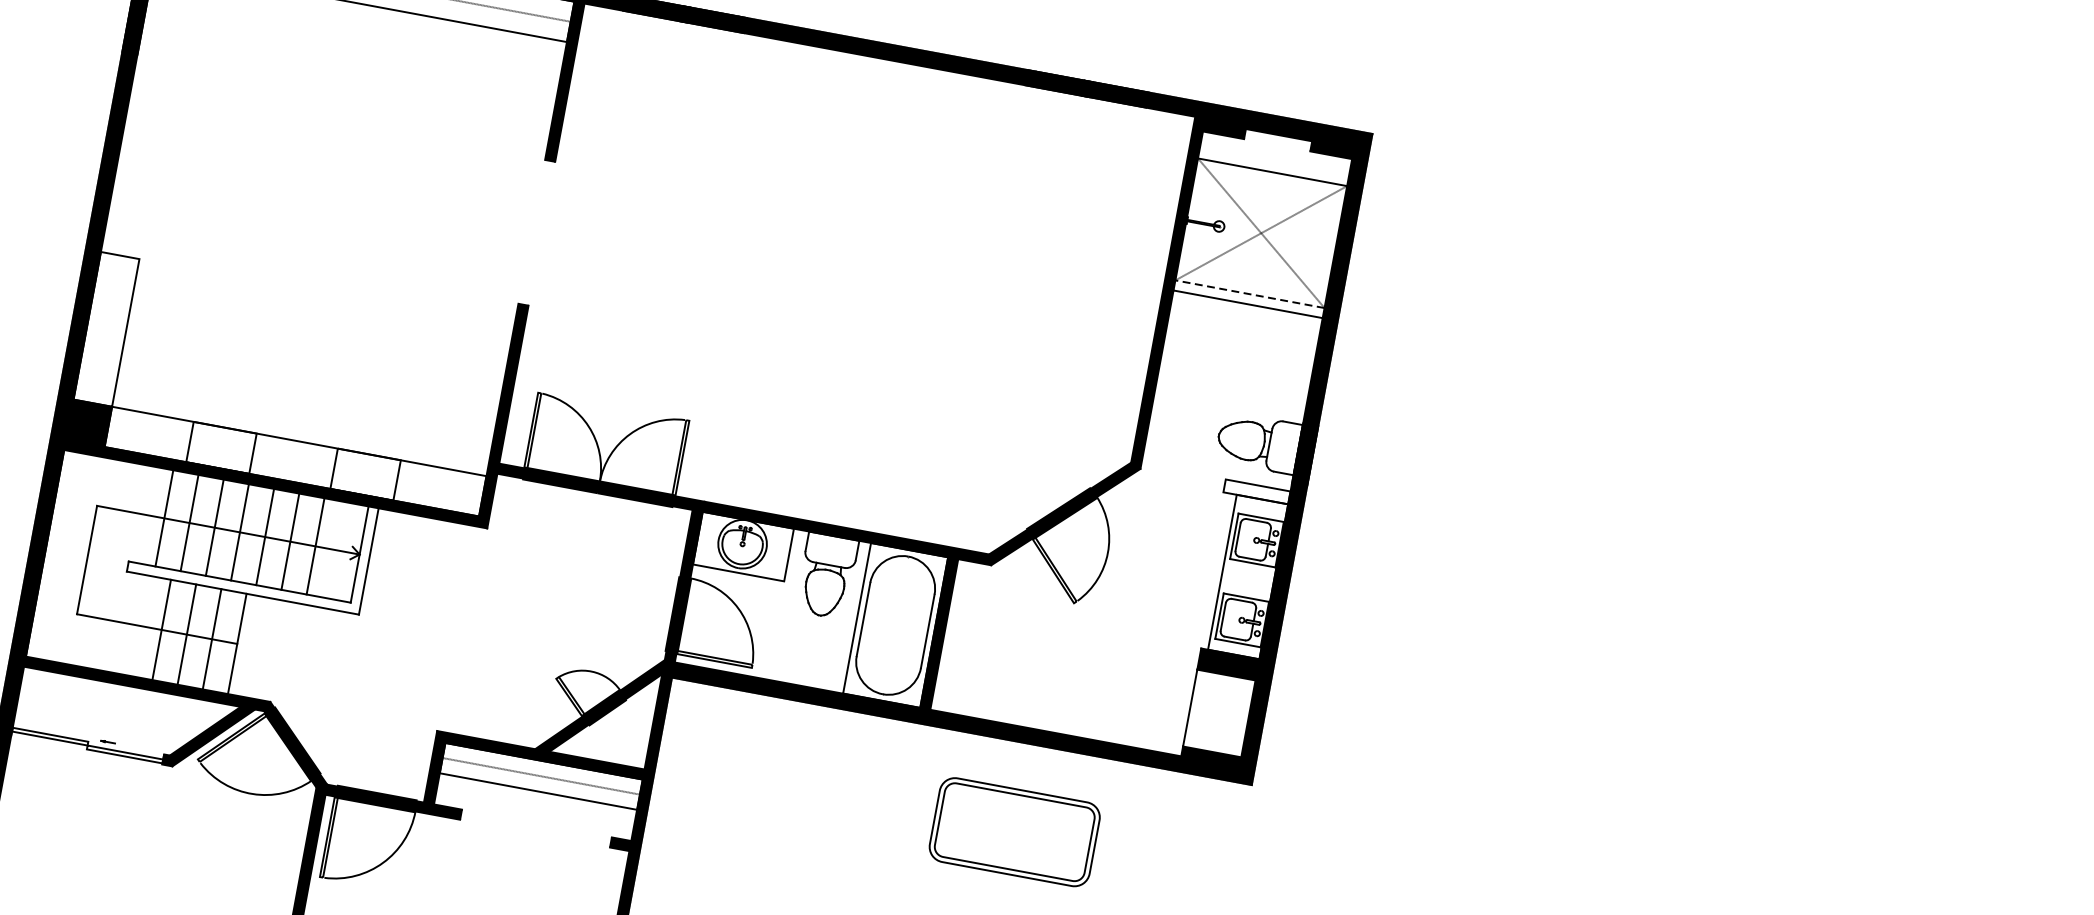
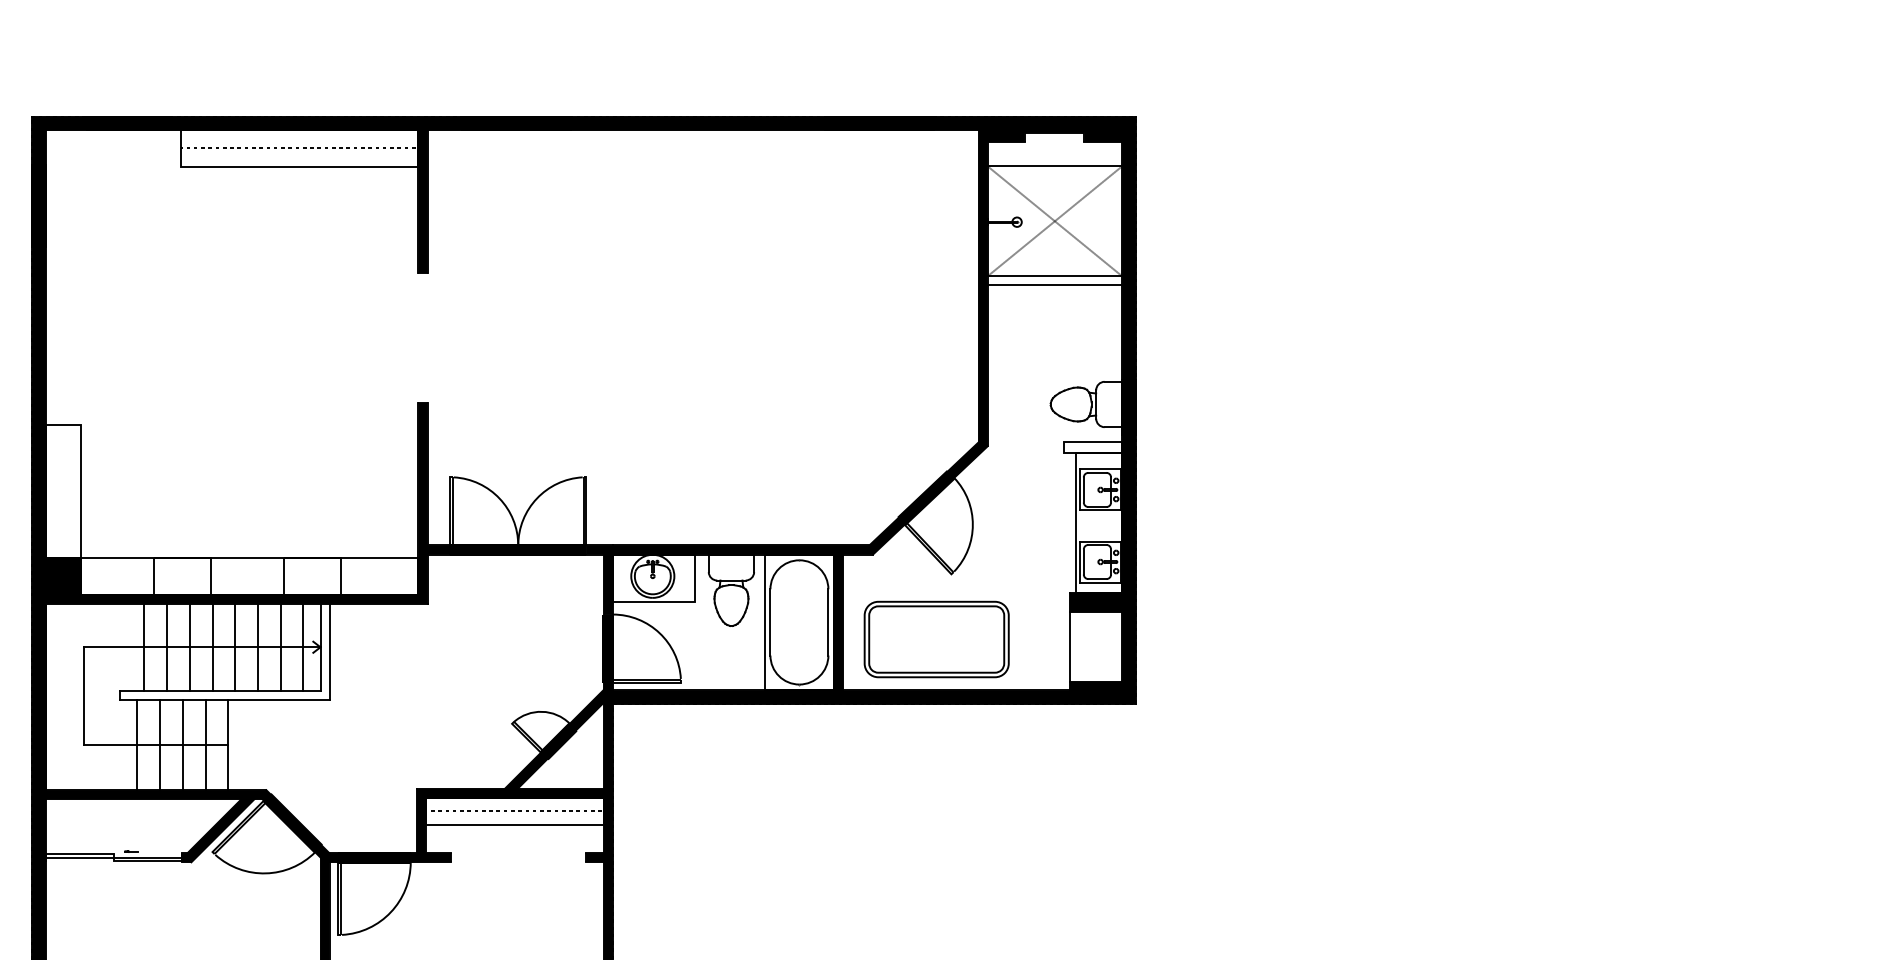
line: (1249, 294) -> (1054, 276), dashed -> solid
line: (340, 550) -> (303, 646), added
line: (136, 624) -> (137, 744), added
part: (1014, 832) -> (936, 639), moved

